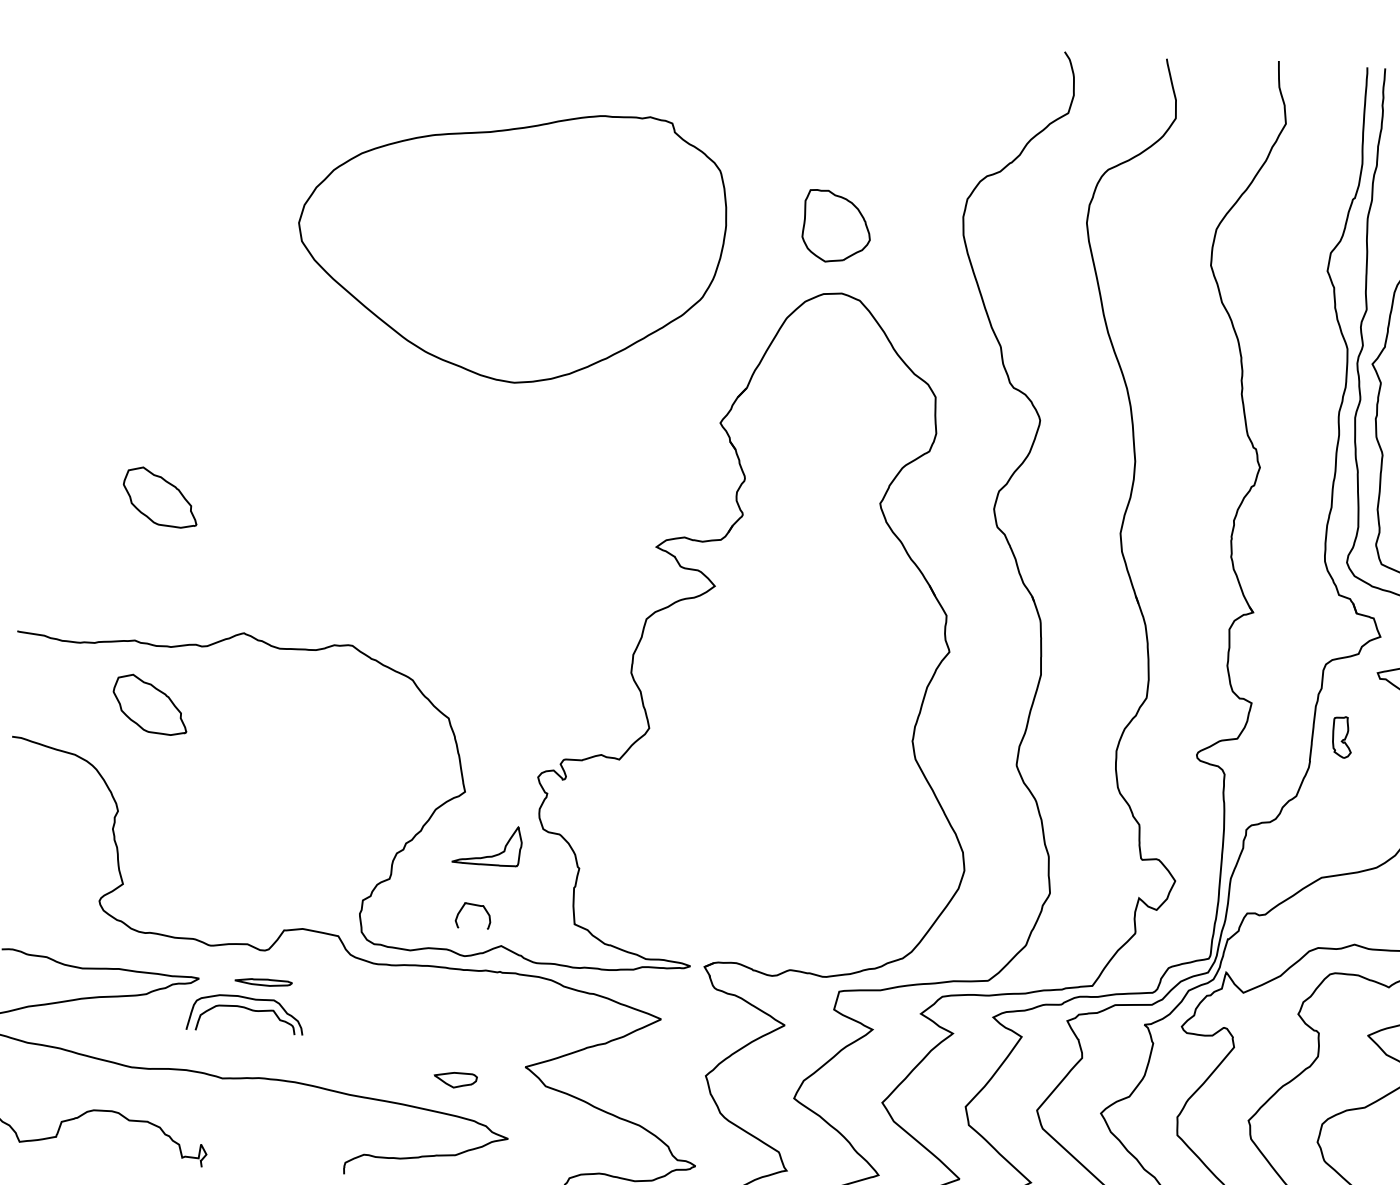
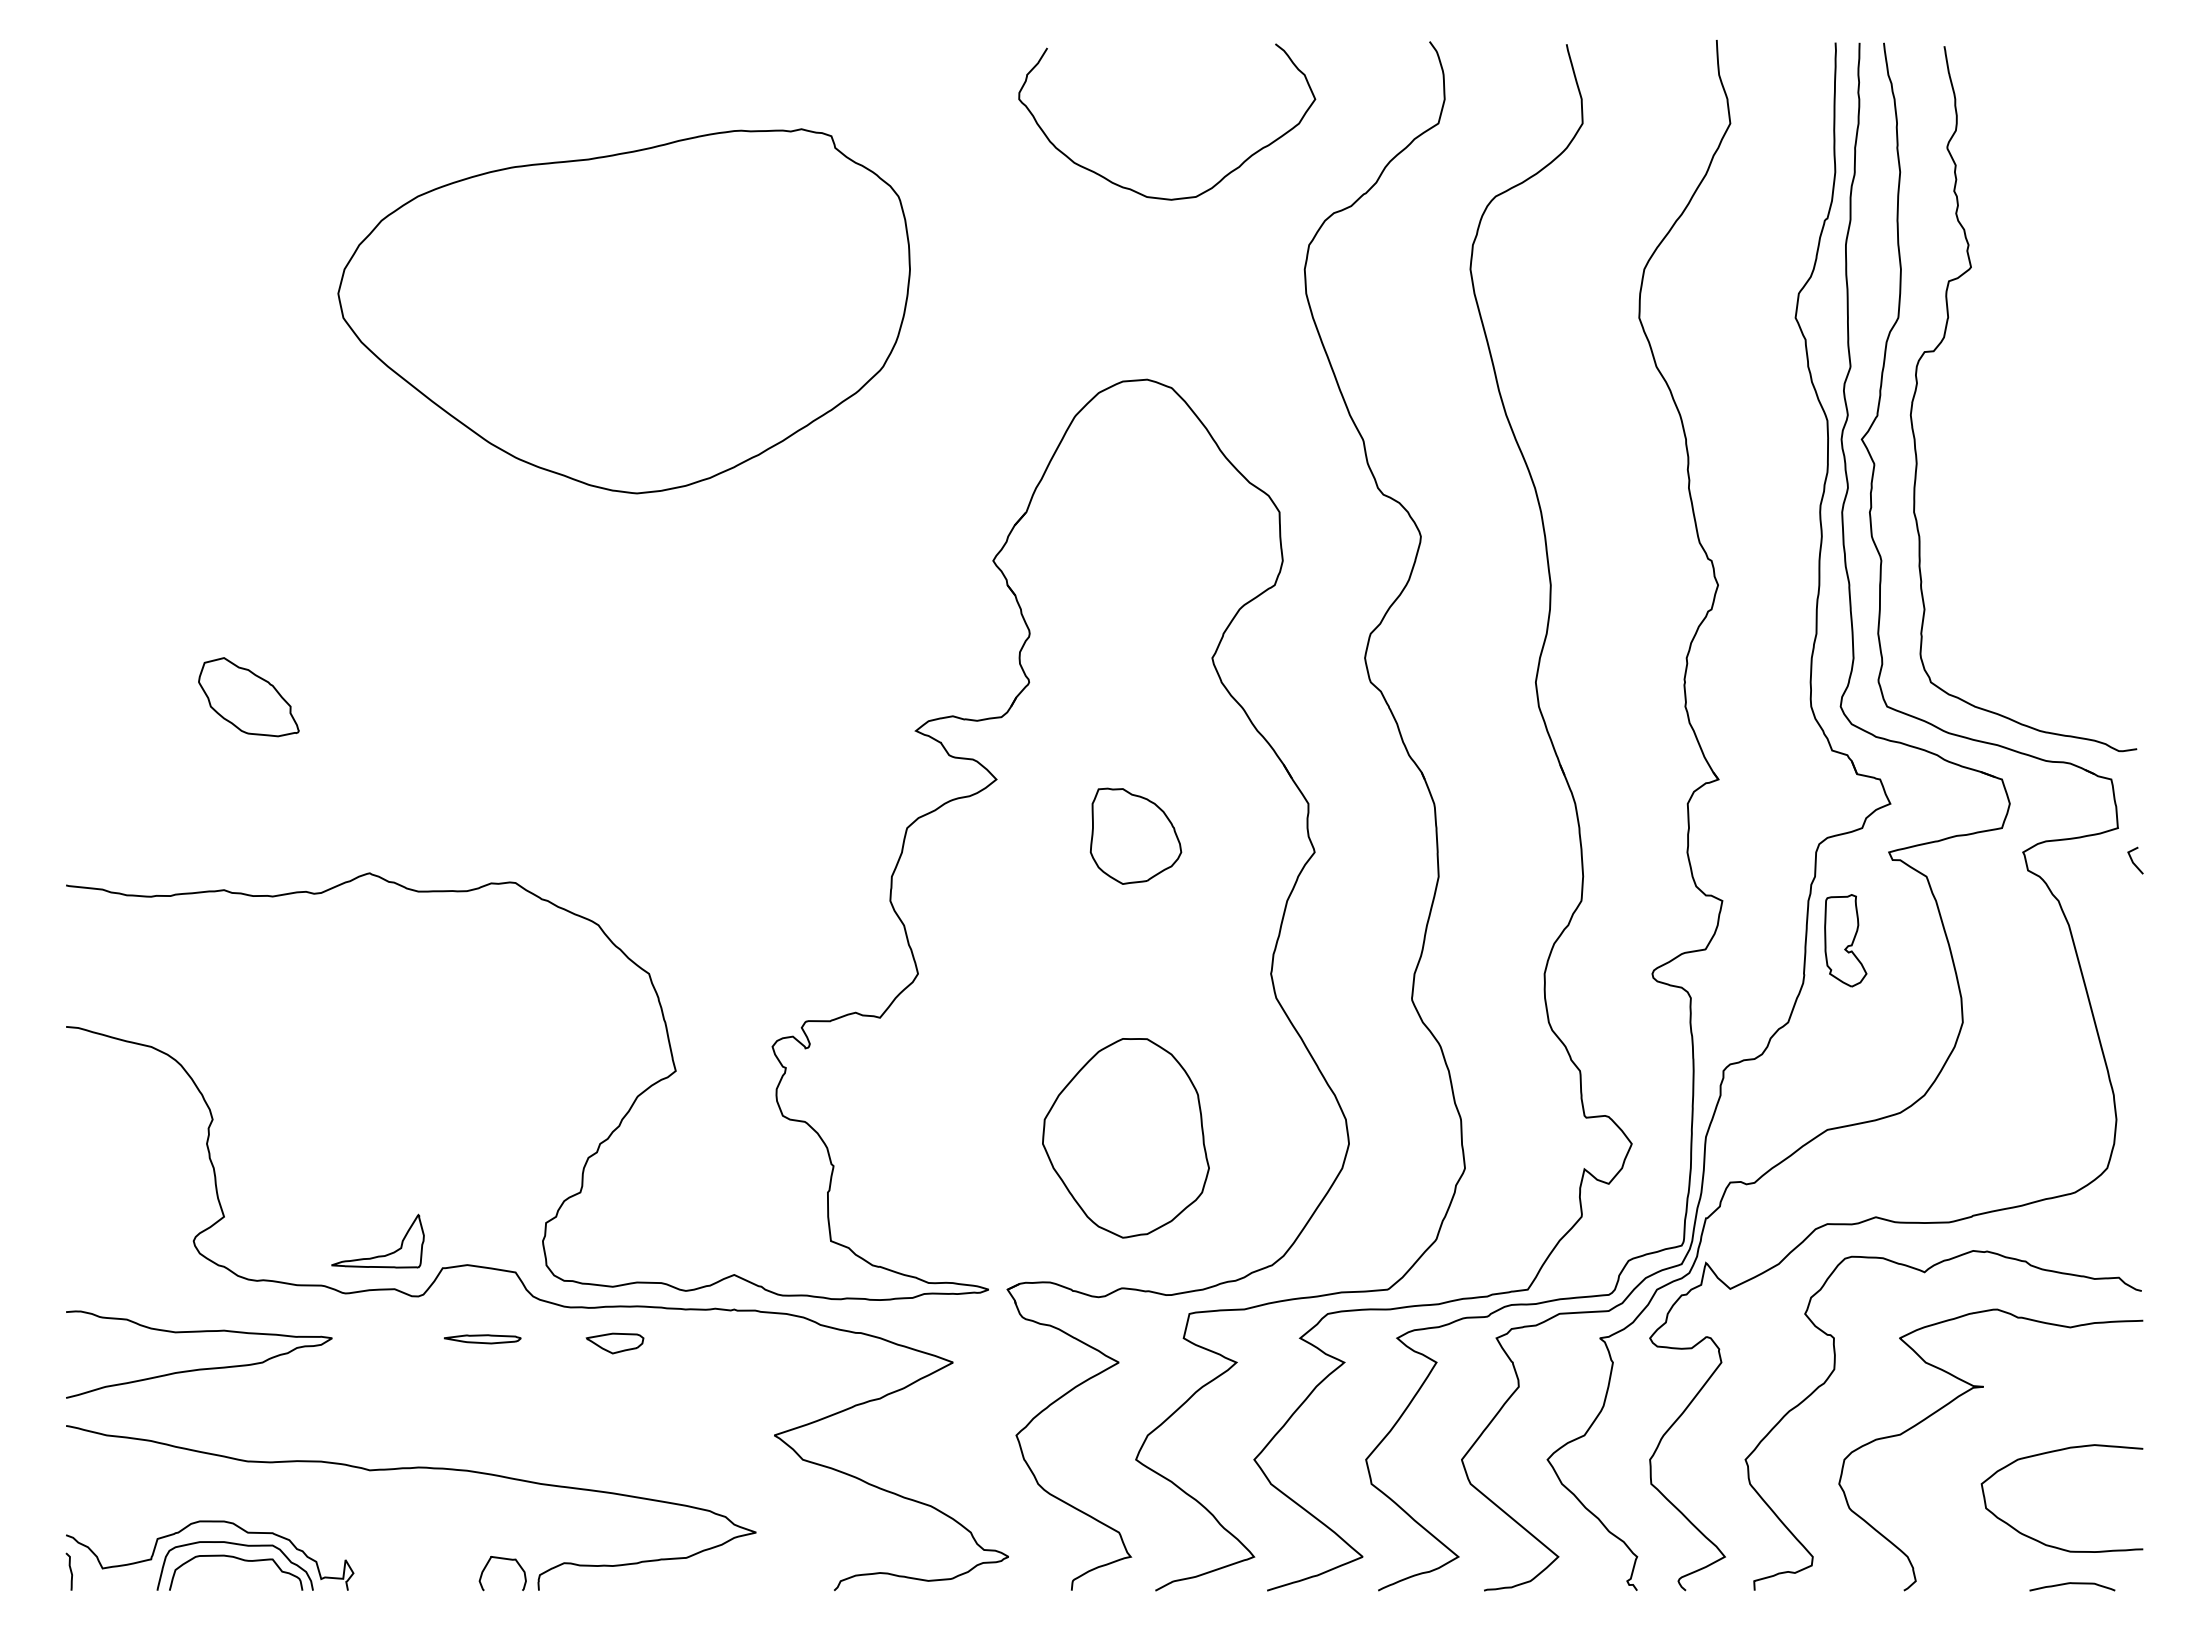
curve: (838, 151) -> (1133, 189), added
part: (836, 225) -> (1135, 835), moved
part: (511, 246) -> (623, 311), moved
part: (150, 705) -> (248, 975), removed
part: (1342, 737) -> (1845, 940), size x1.67
part: (487, 856) -> (378, 1255), moved
part: (797, 858) -> (1125, 1138), added
curve: (473, 905) -> (502, 1559), moved
part: (263, 982) -> (482, 1339), moved
part: (247, 1009) -> (237, 1559), moved
part: (455, 1080) -> (614, 1343), moved

